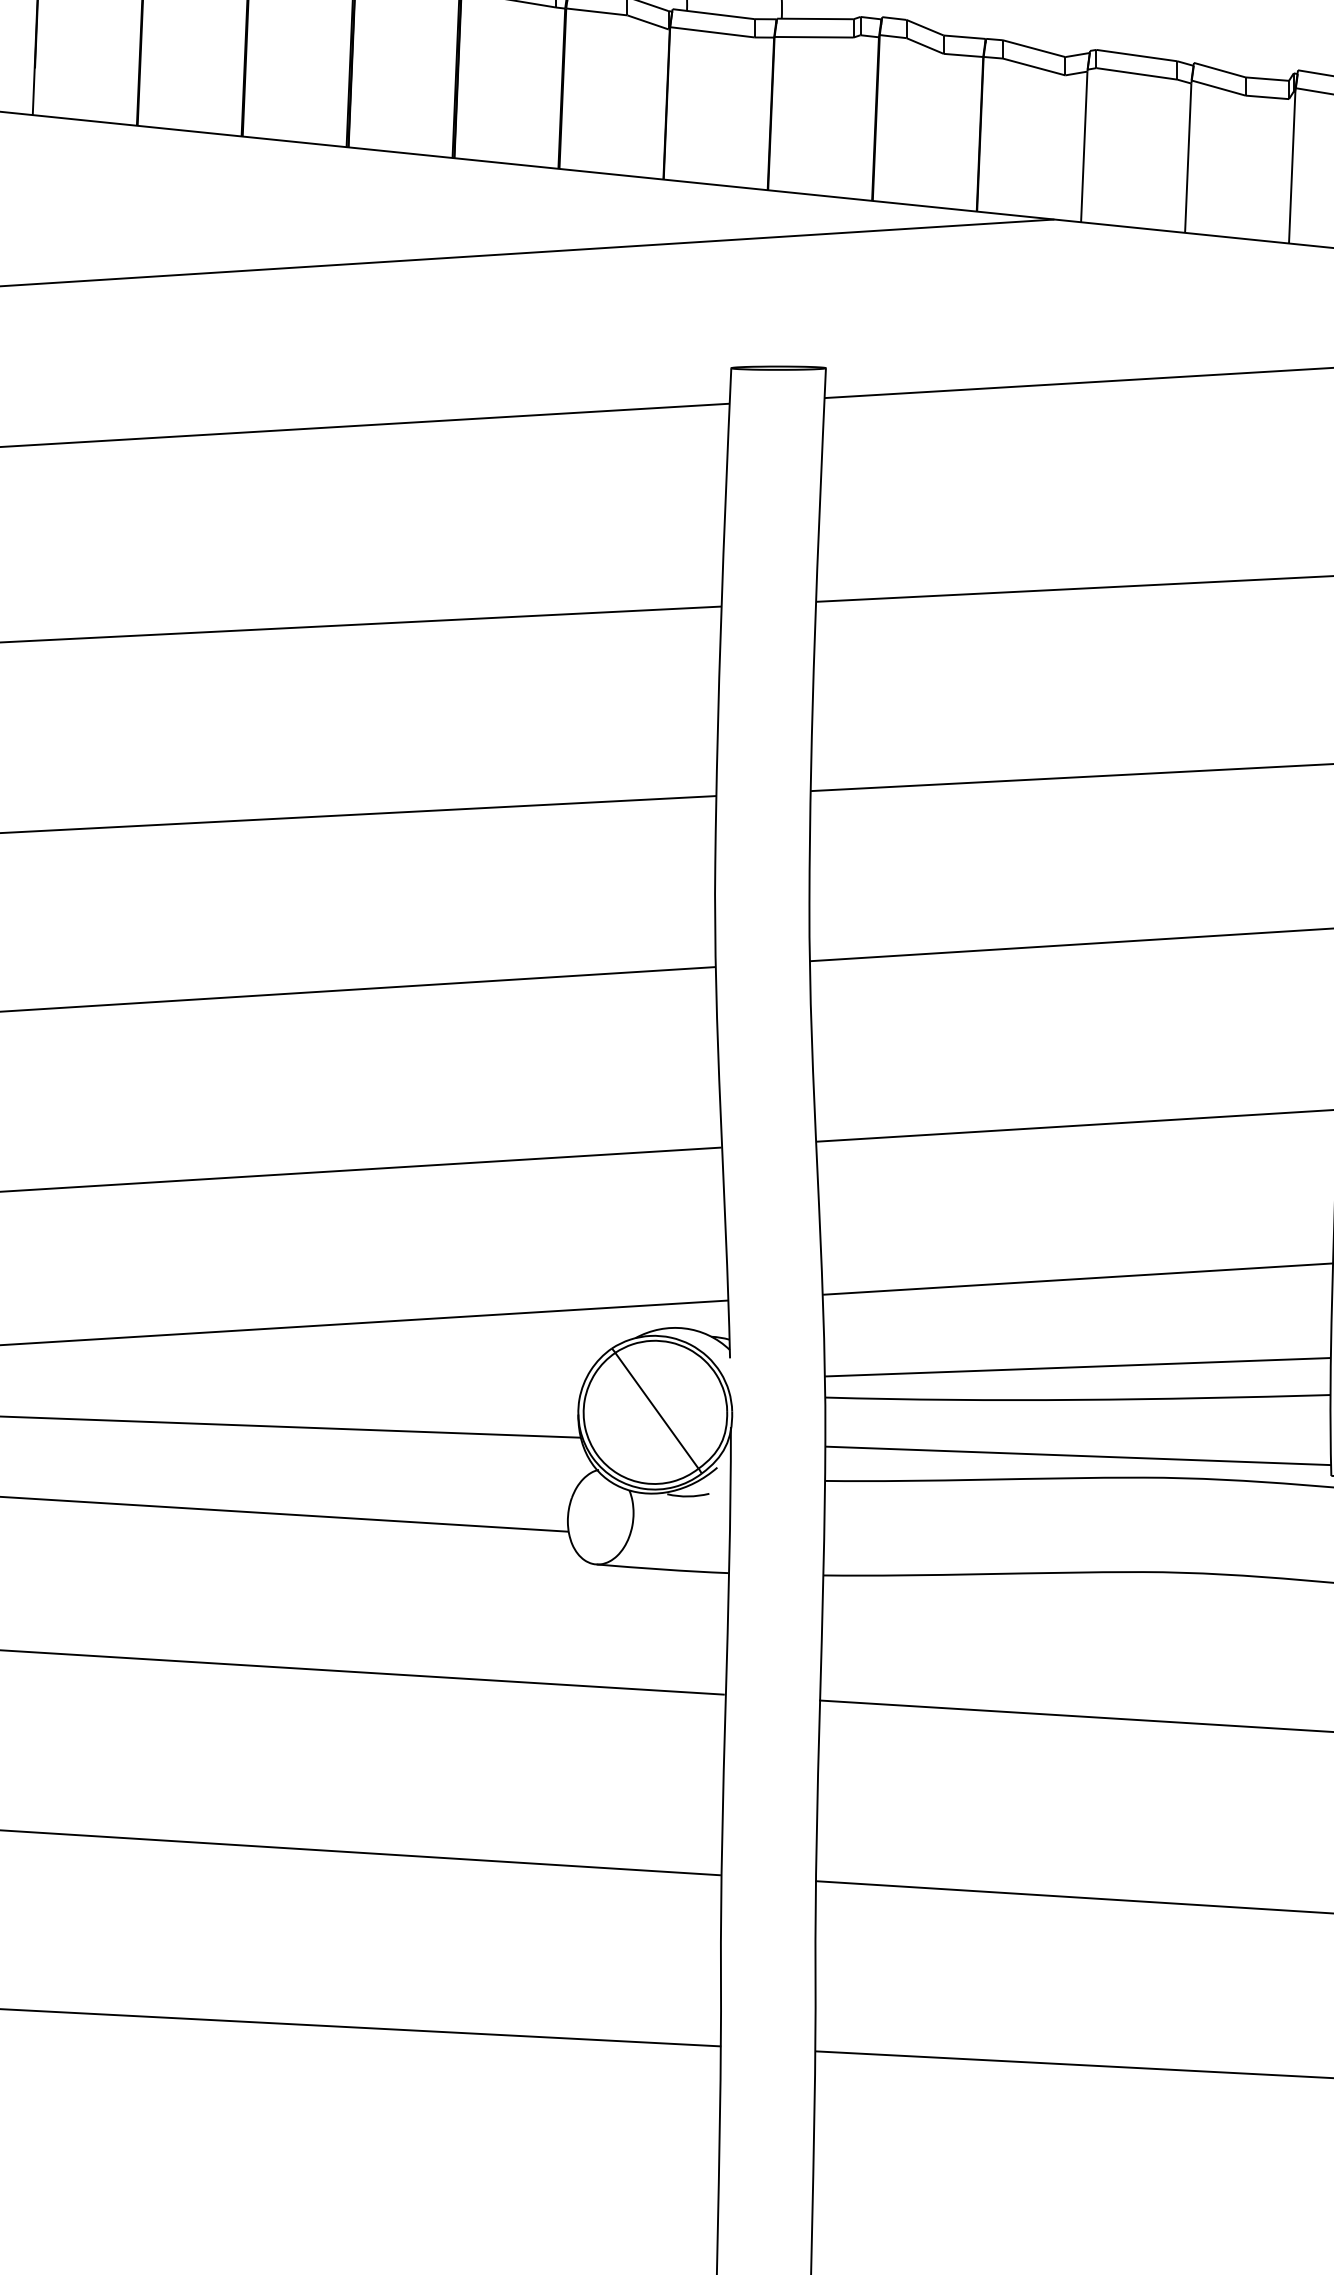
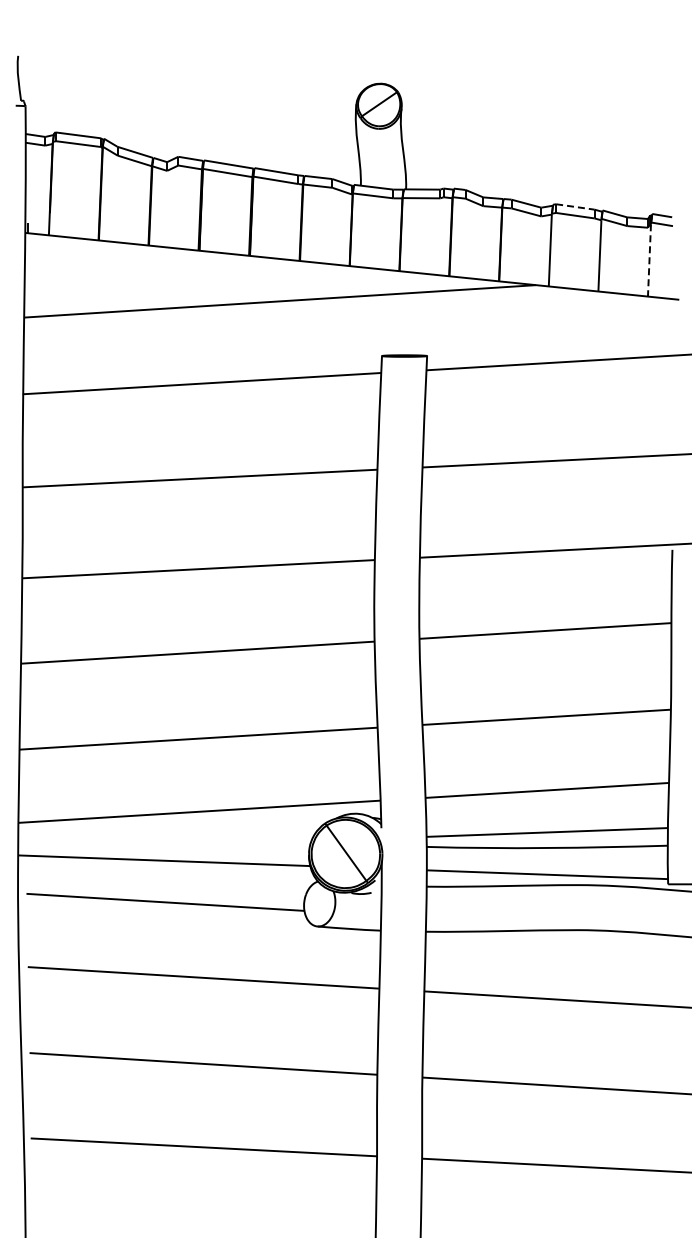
line: (1137, 56) -> (575, 207), solid -> dashed
line: (1292, 167) -> (649, 260), solid -> dashed

